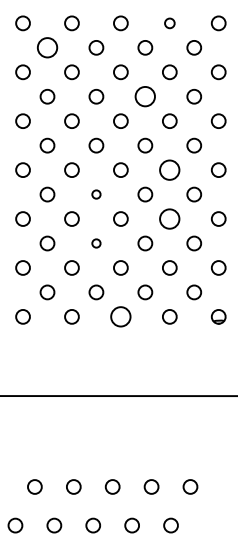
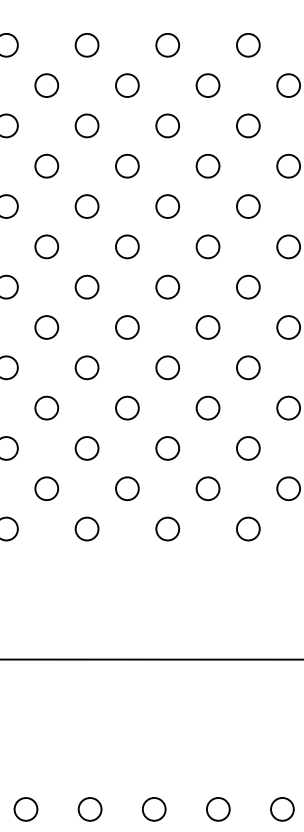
circle: (169, 23) -> (247, 45), size x1.43
circle: (47, 47) -> (46, 85), size x0.71
circle: (145, 96) -> (208, 165), size x0.71
circle: (169, 169) -> (247, 286), size x0.71
circle: (96, 194) -> (127, 327), size x1.67
circle: (169, 218) -> (247, 366), size x0.71
circle: (96, 243) -> (127, 408), size x1.67
circle: (120, 316) -> (167, 528), size x0.71

